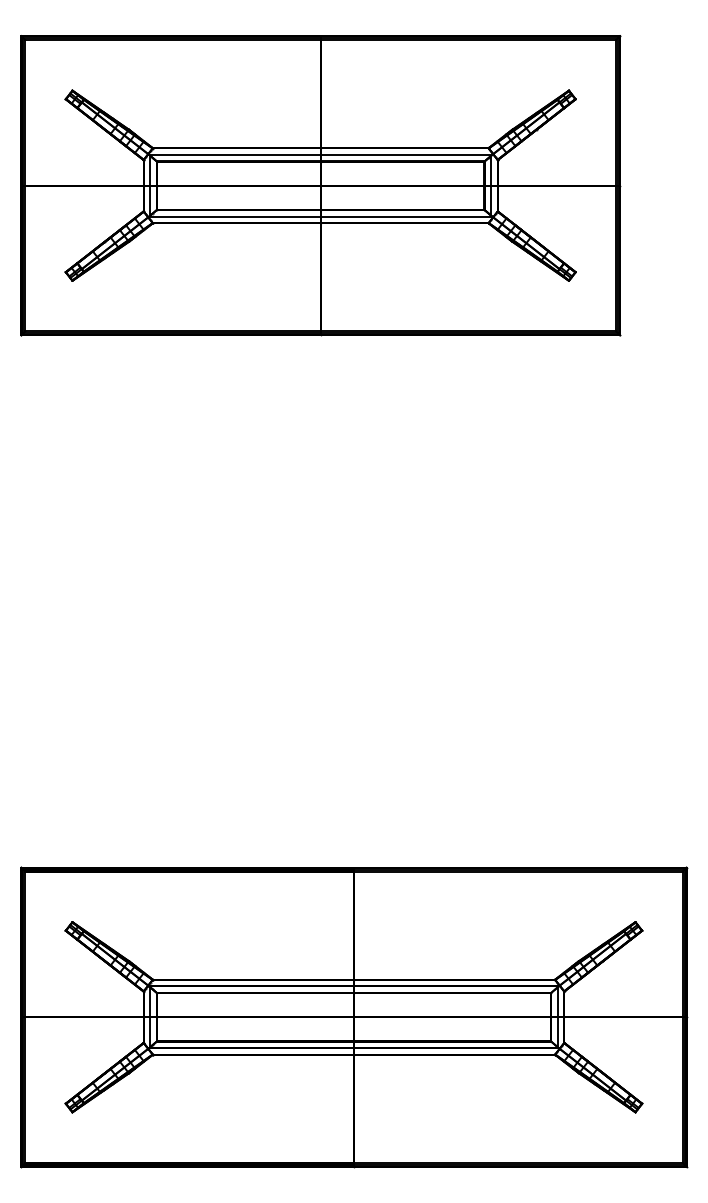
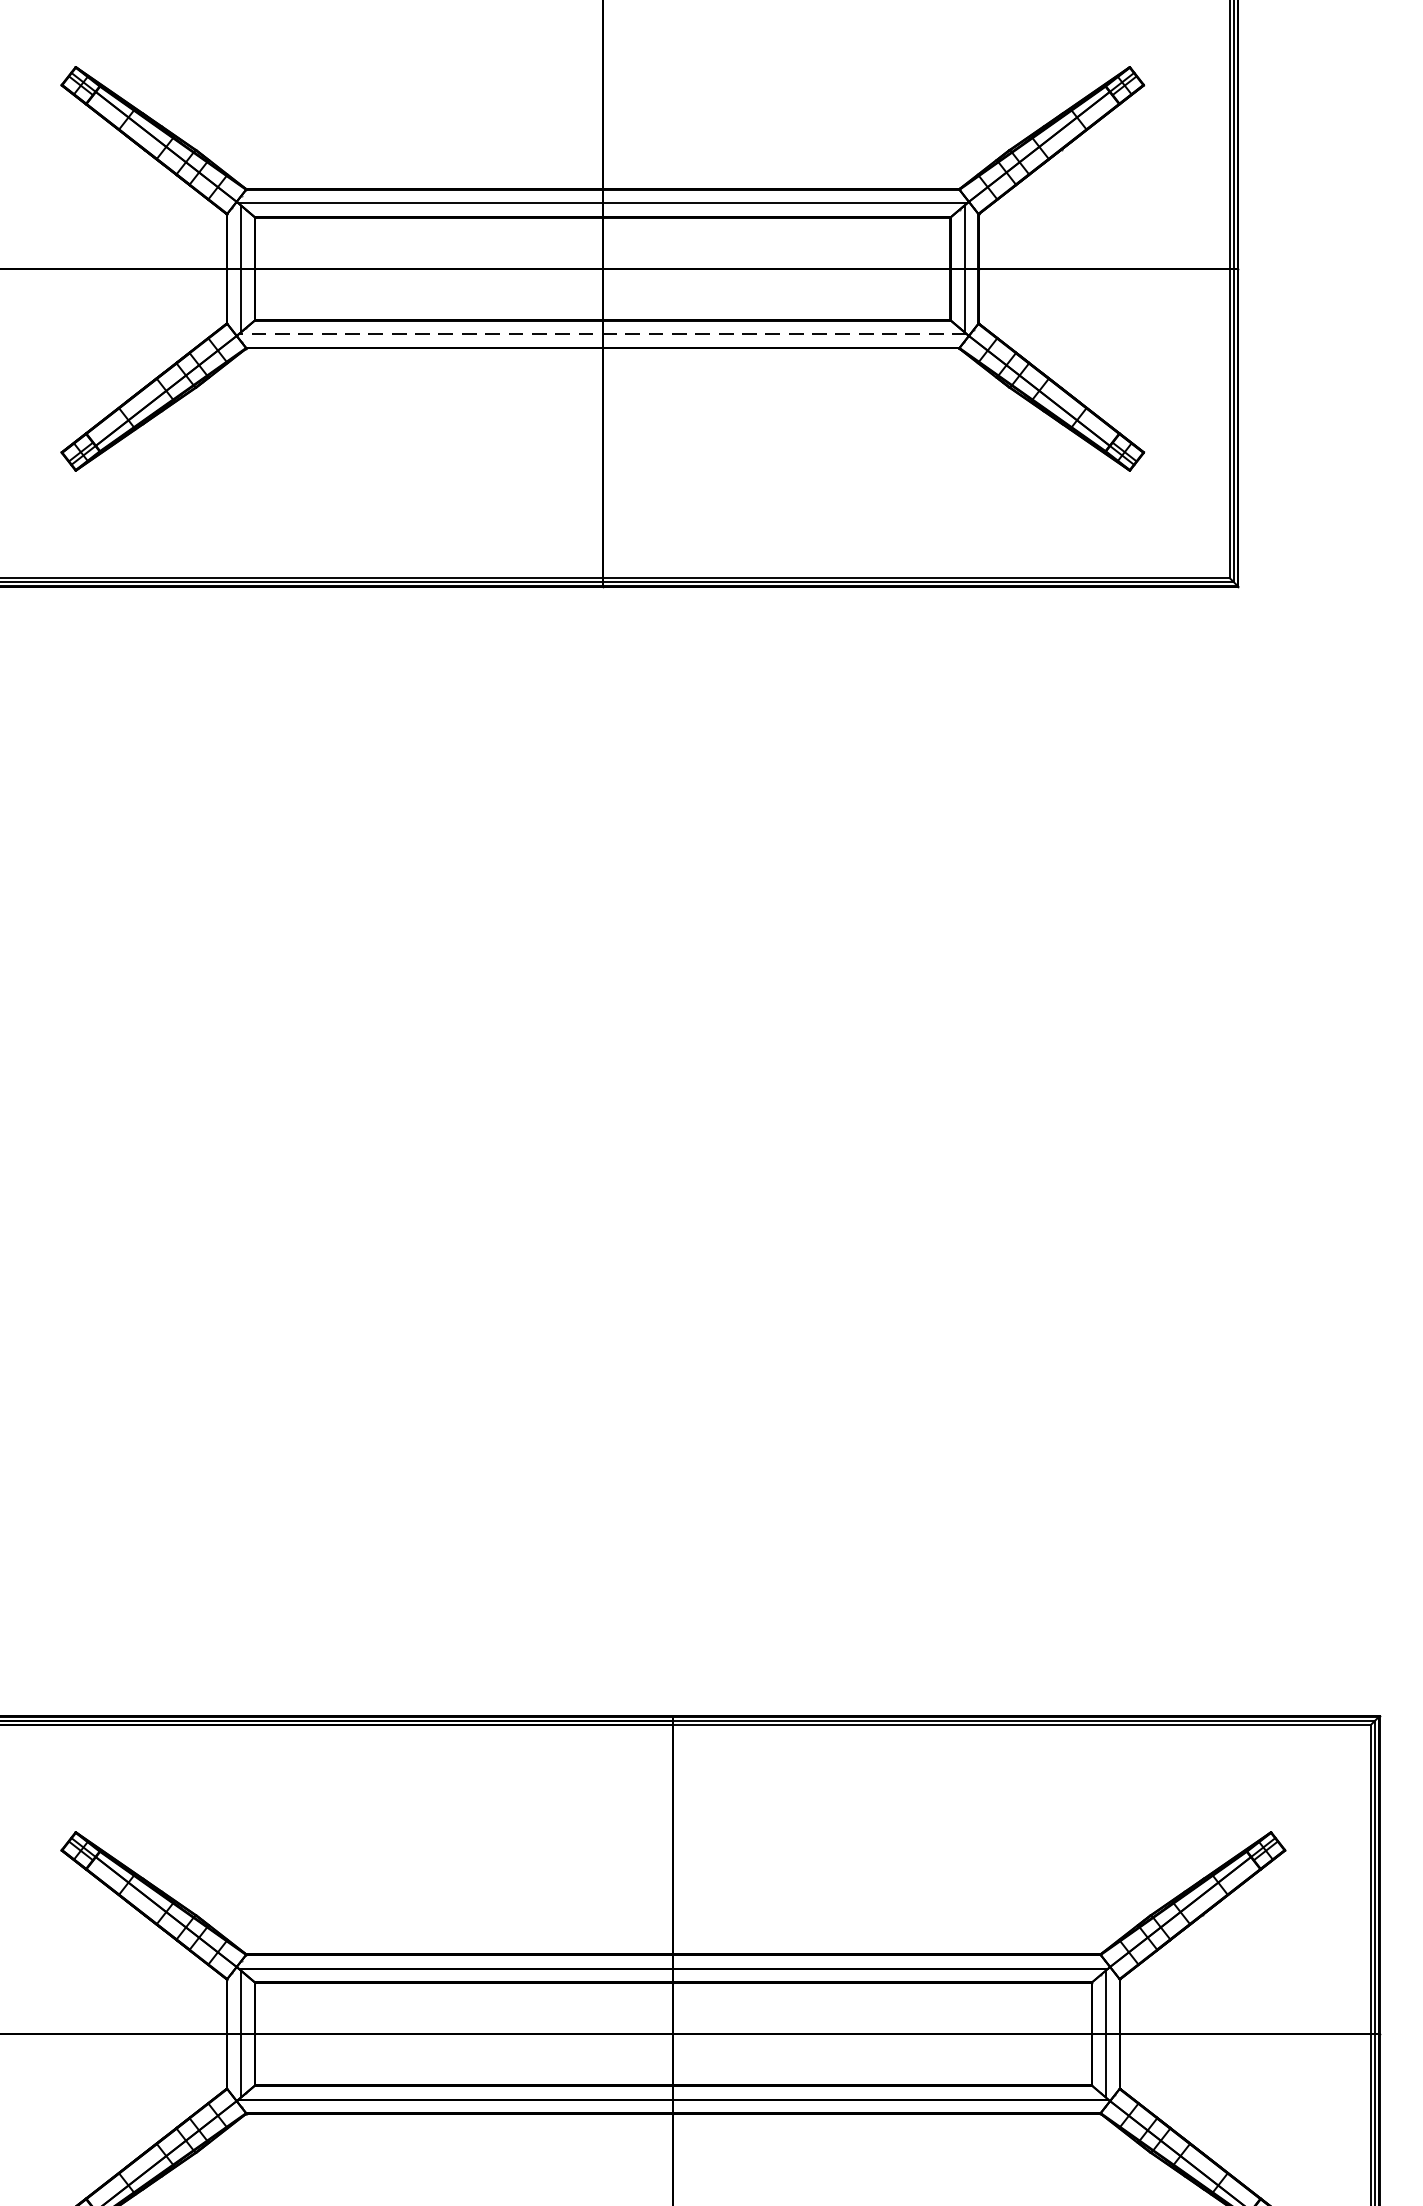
line: (320, 216) -> (602, 334), solid -> dashed

